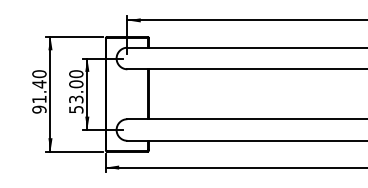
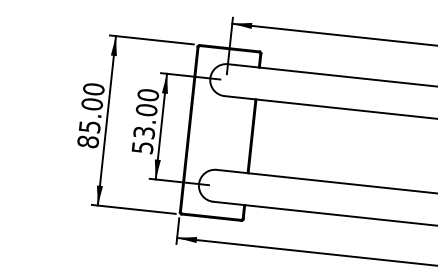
text: (39, 96) -> (90, 122), 91.40 -> 85.00

